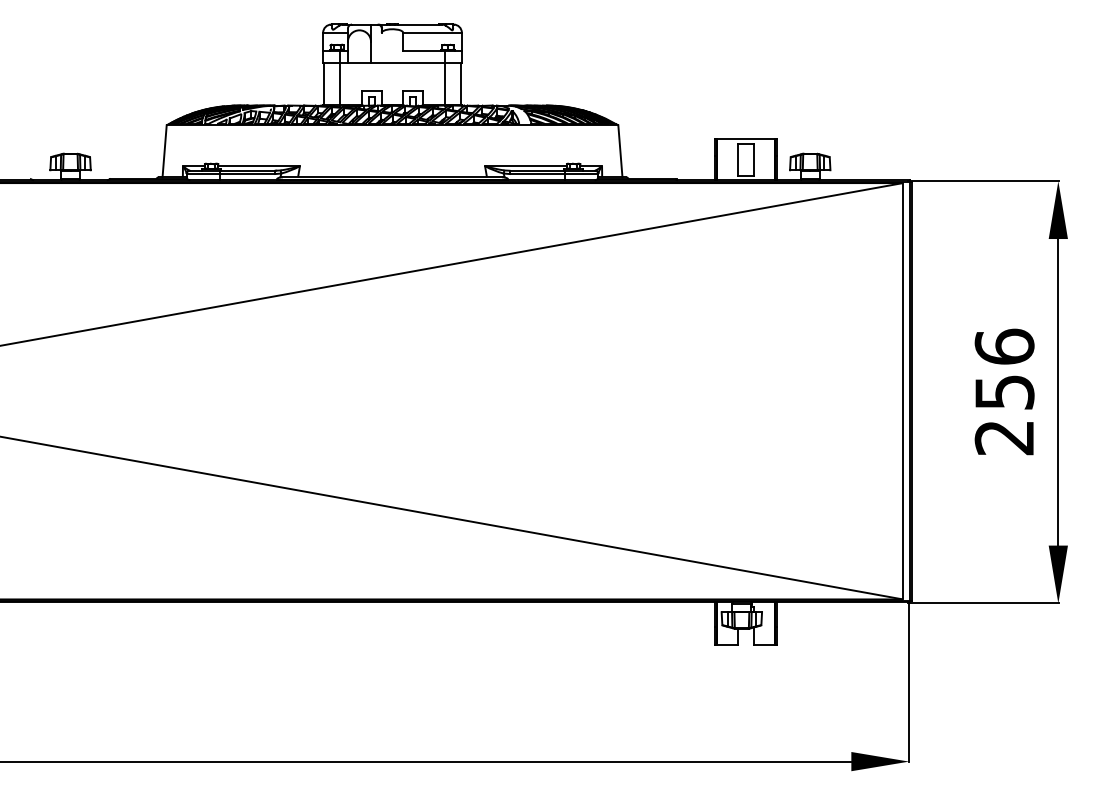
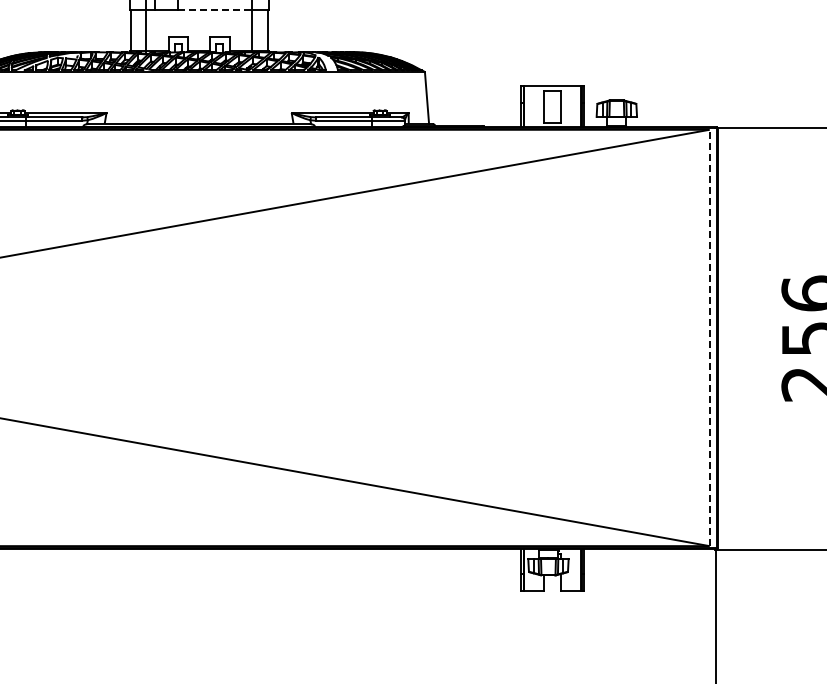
line: (408, 63) -> (215, 10), solid -> dashed
line: (902, 390) -> (709, 337), solid -> dashed

